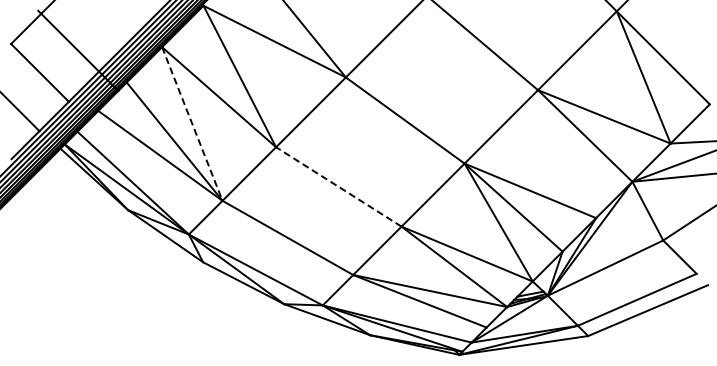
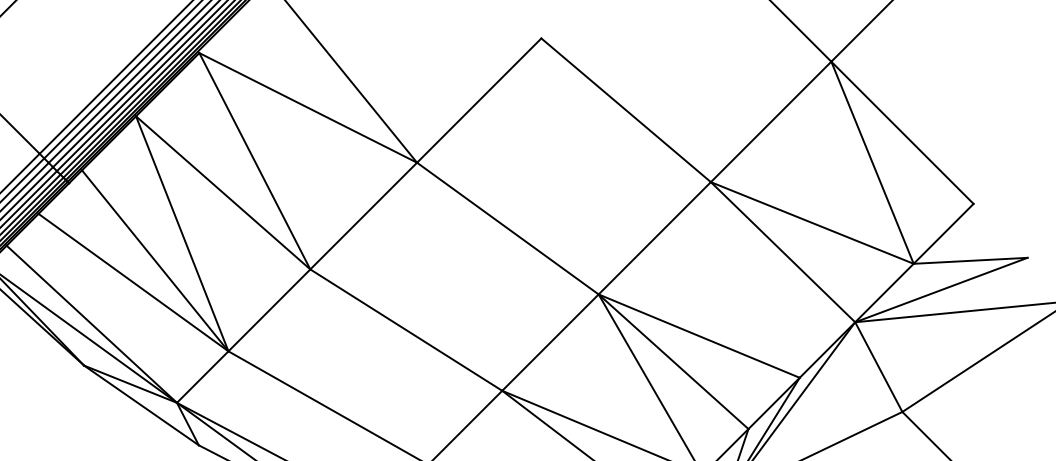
line: (192, 123) -> (182, 233), dashed -> solid
line: (338, 186) -> (405, 329), dashed -> solid

